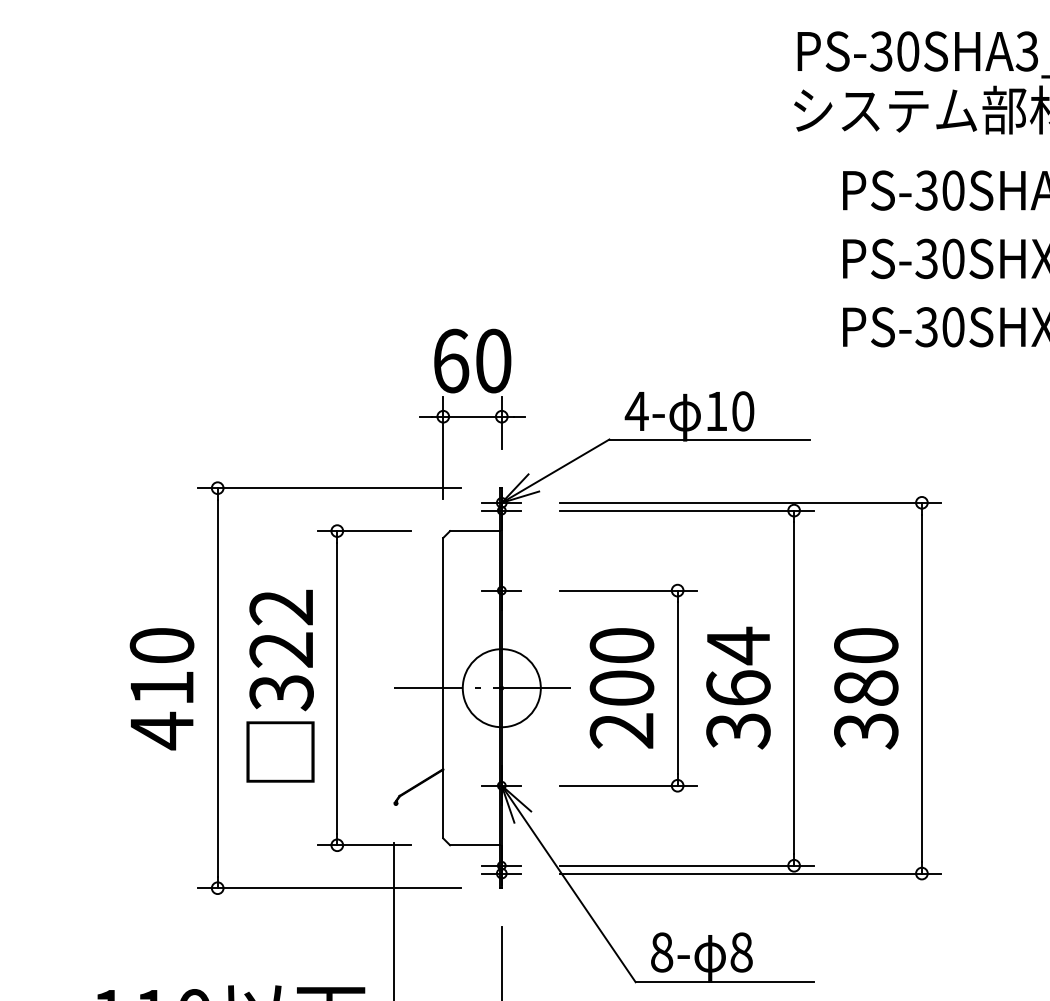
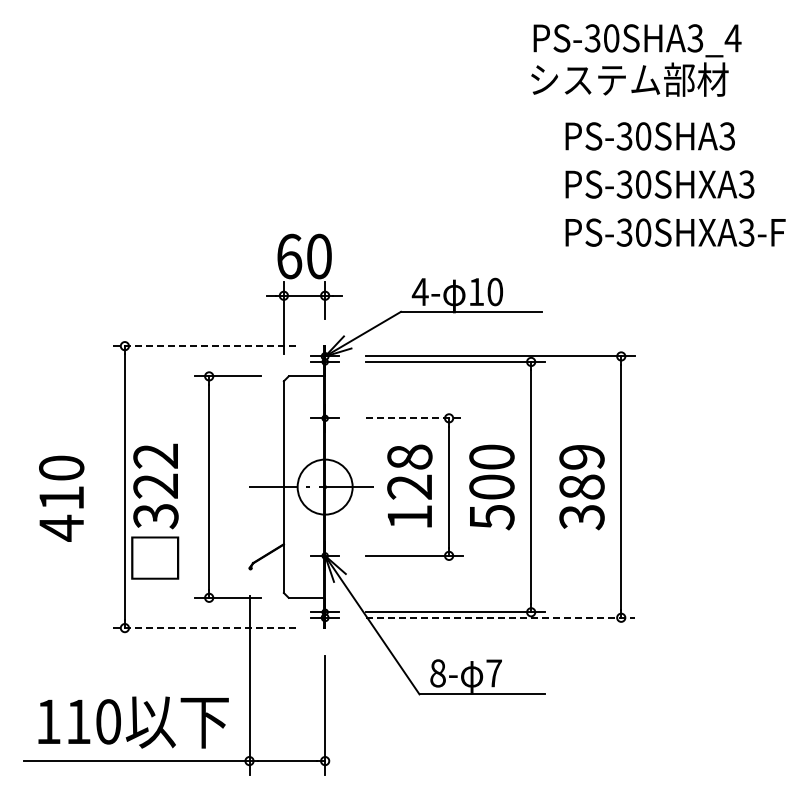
line: (329, 488) -> (203, 346), solid -> dashed
line: (629, 590) -> (415, 418), solid -> dashed
text: (865, 644) -> (581, 456), 380 -> 389
text: (280, 685) -> (155, 511), moved
text: (621, 687) -> (409, 486), 200 -> 128
text: (737, 687) -> (491, 486), 364 -> 500
text: (161, 688) -> (61, 498), moved
line: (752, 873) -> (501, 617), solid -> dashed
line: (329, 888) -> (203, 628), solid -> dashed
text: (740, 952) -> (493, 673), 8 -> 7

